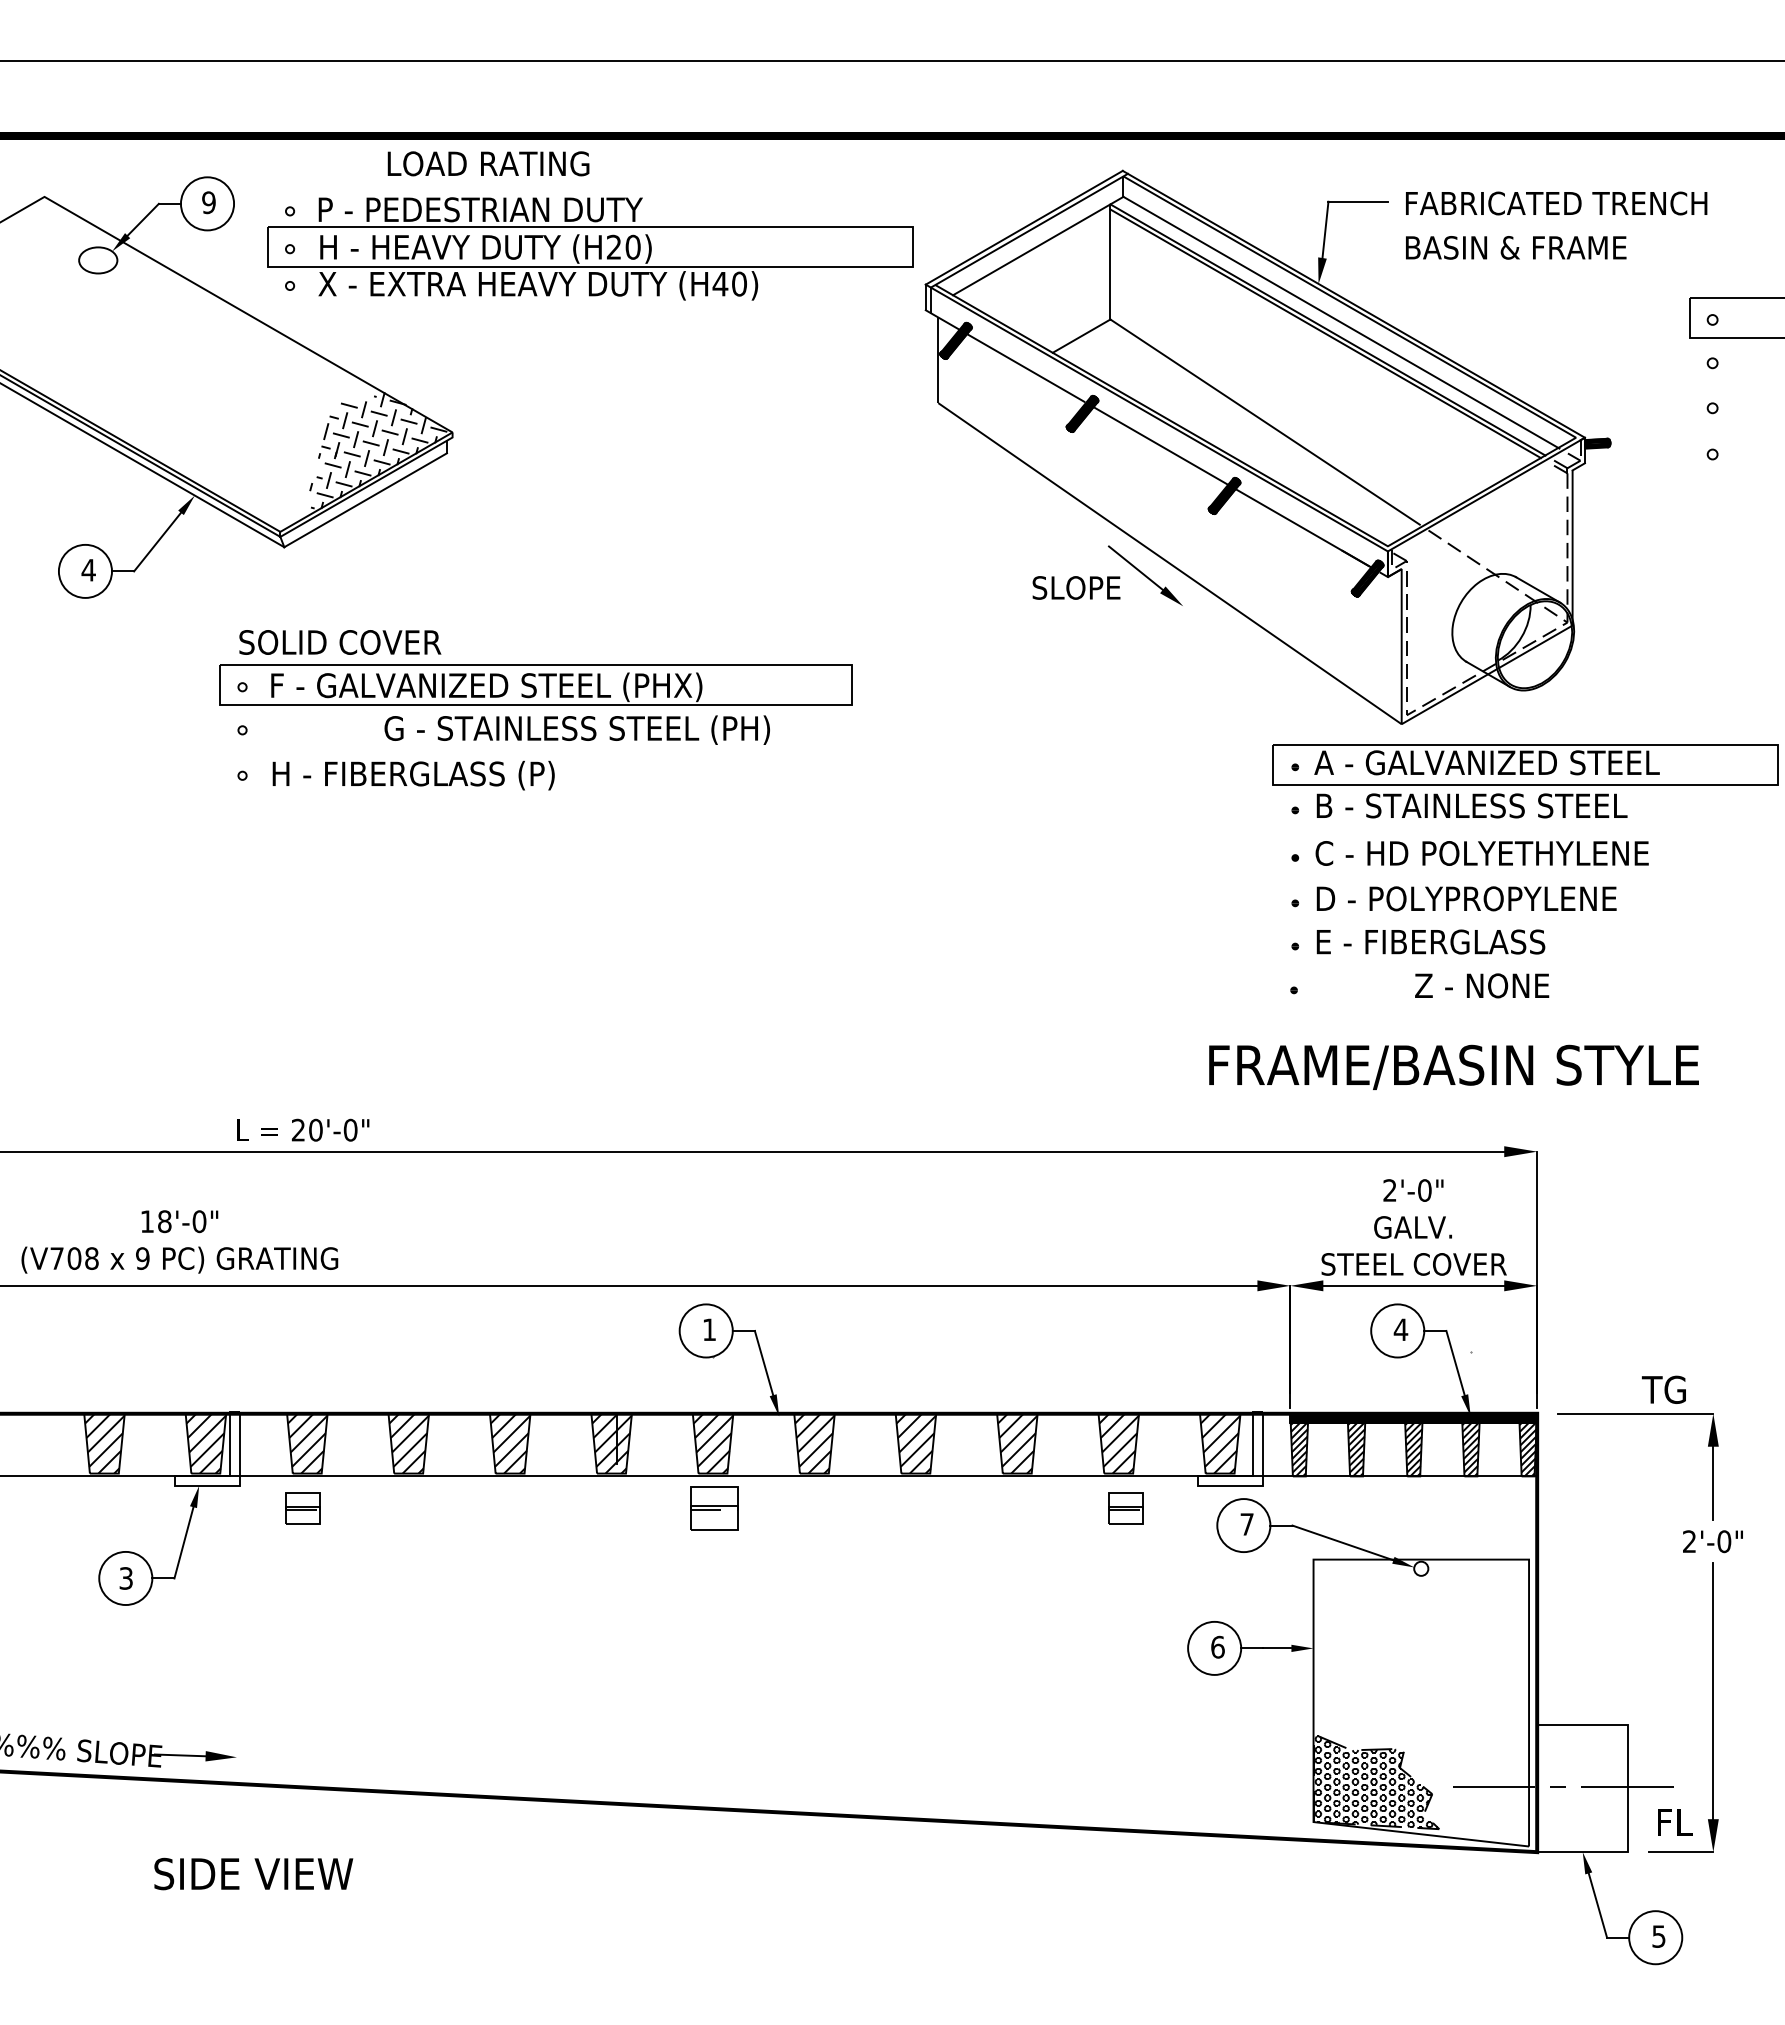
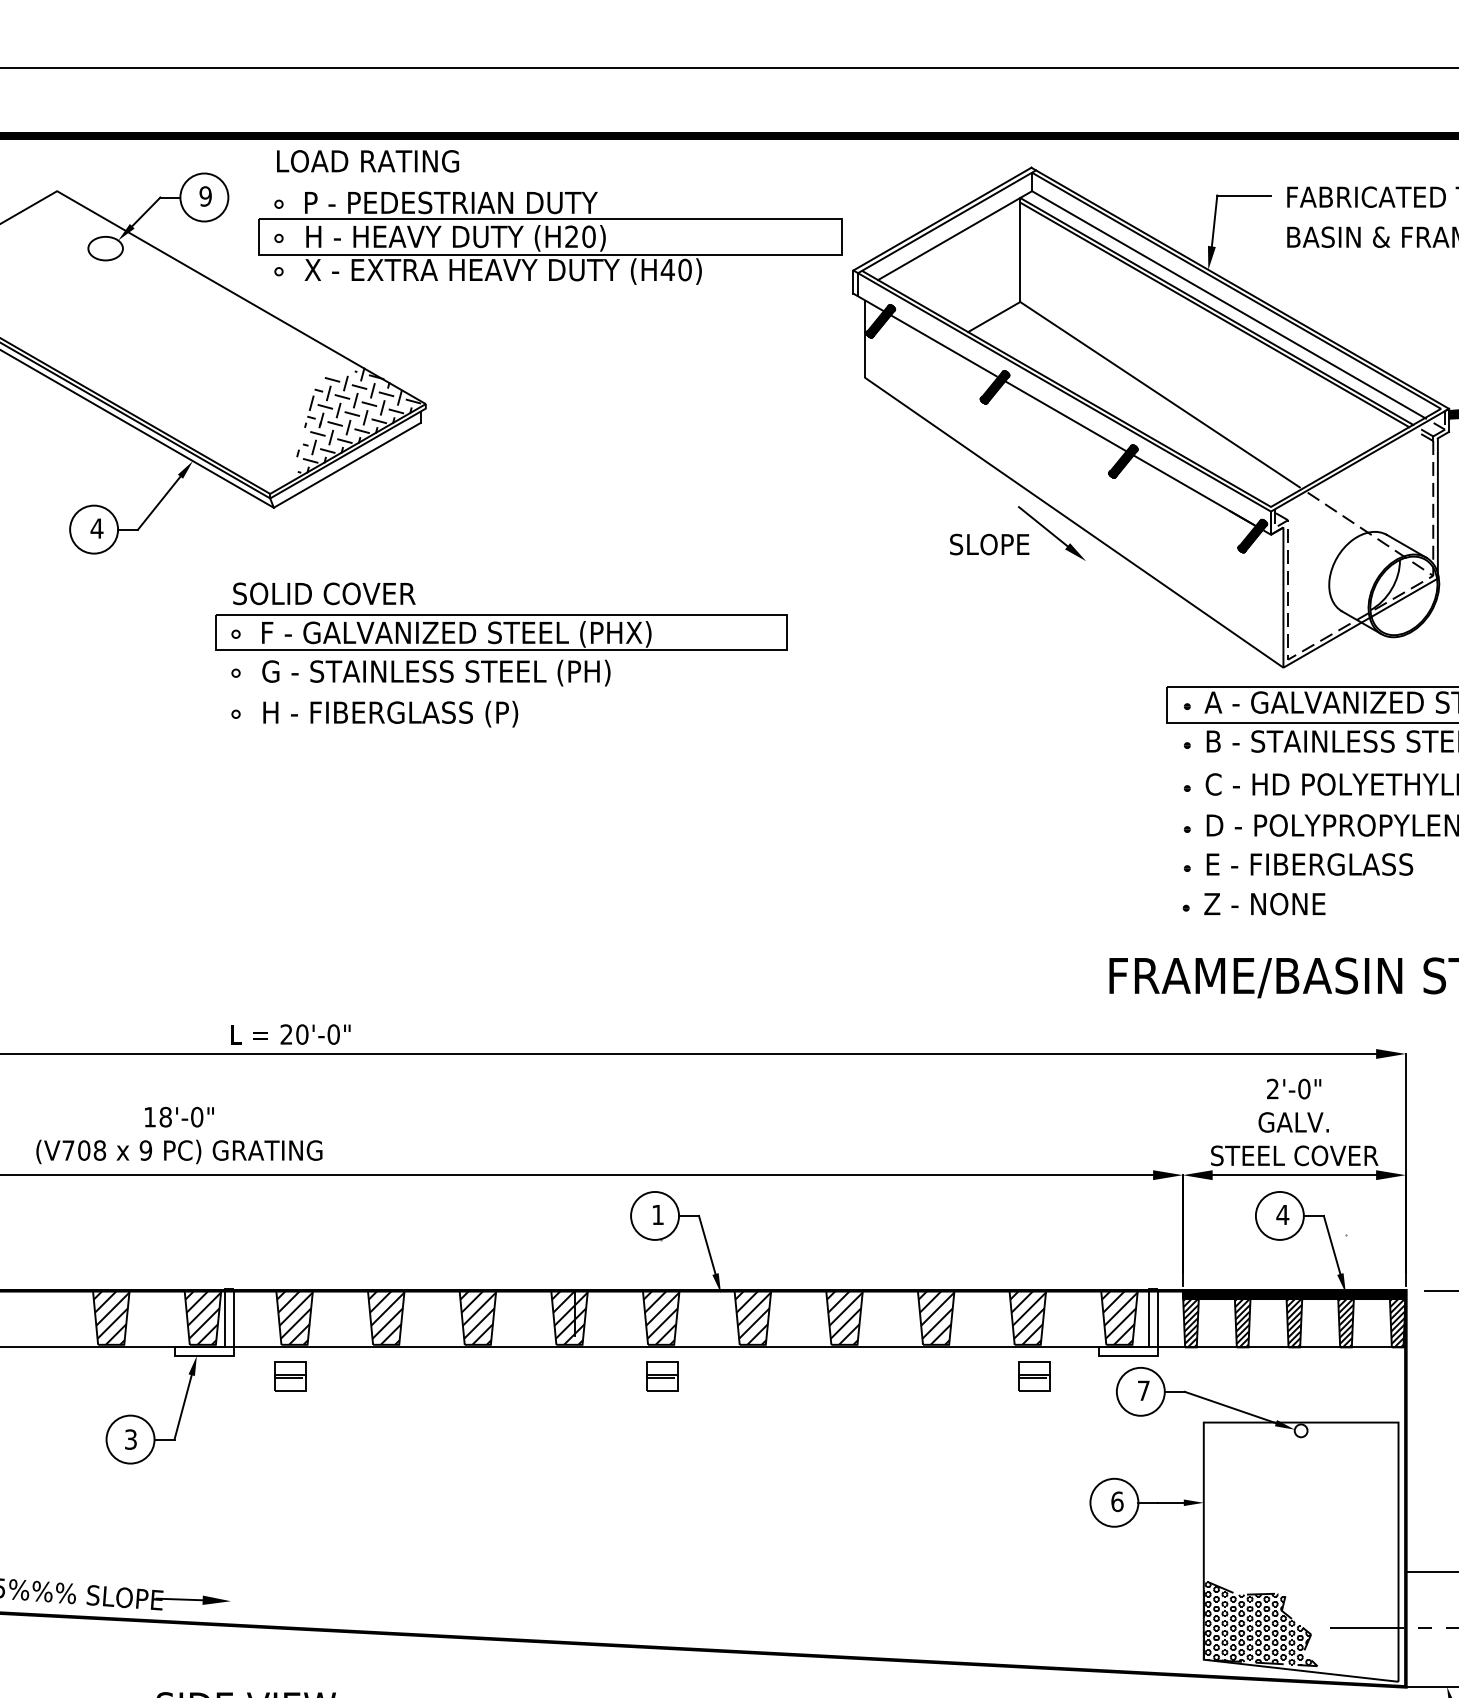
text: (488, 163) -> (367, 161), moved
text: (576, 729) -> (435, 672), moved
text: (1482, 985) -> (1265, 903), moved
part: (714, 1508) -> (662, 1376), size x0.71

